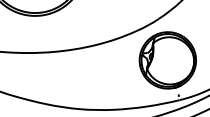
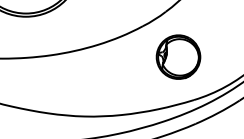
part: (167, 60) -> (178, 57), size x0.7

